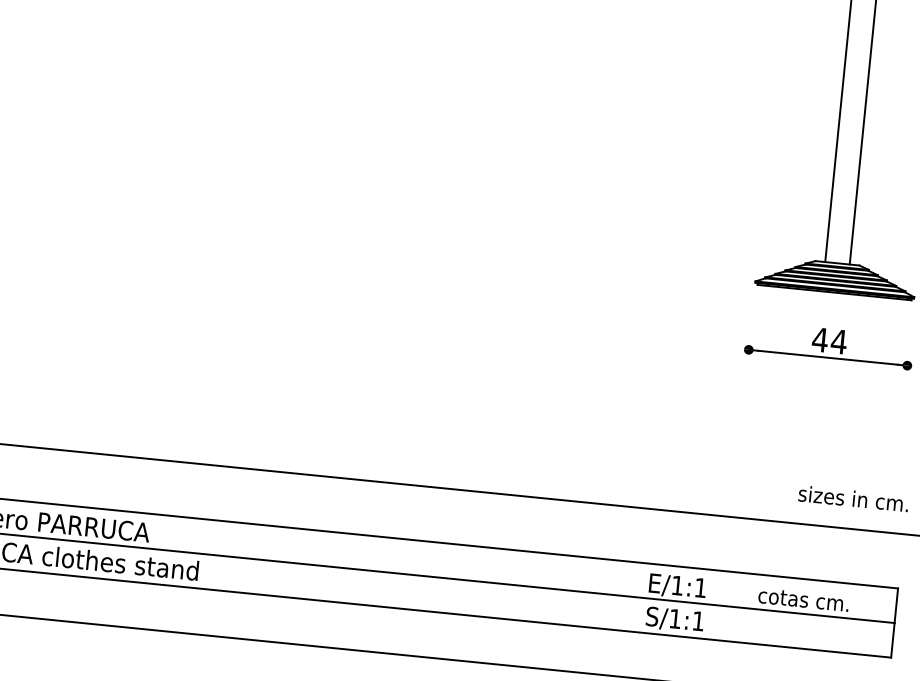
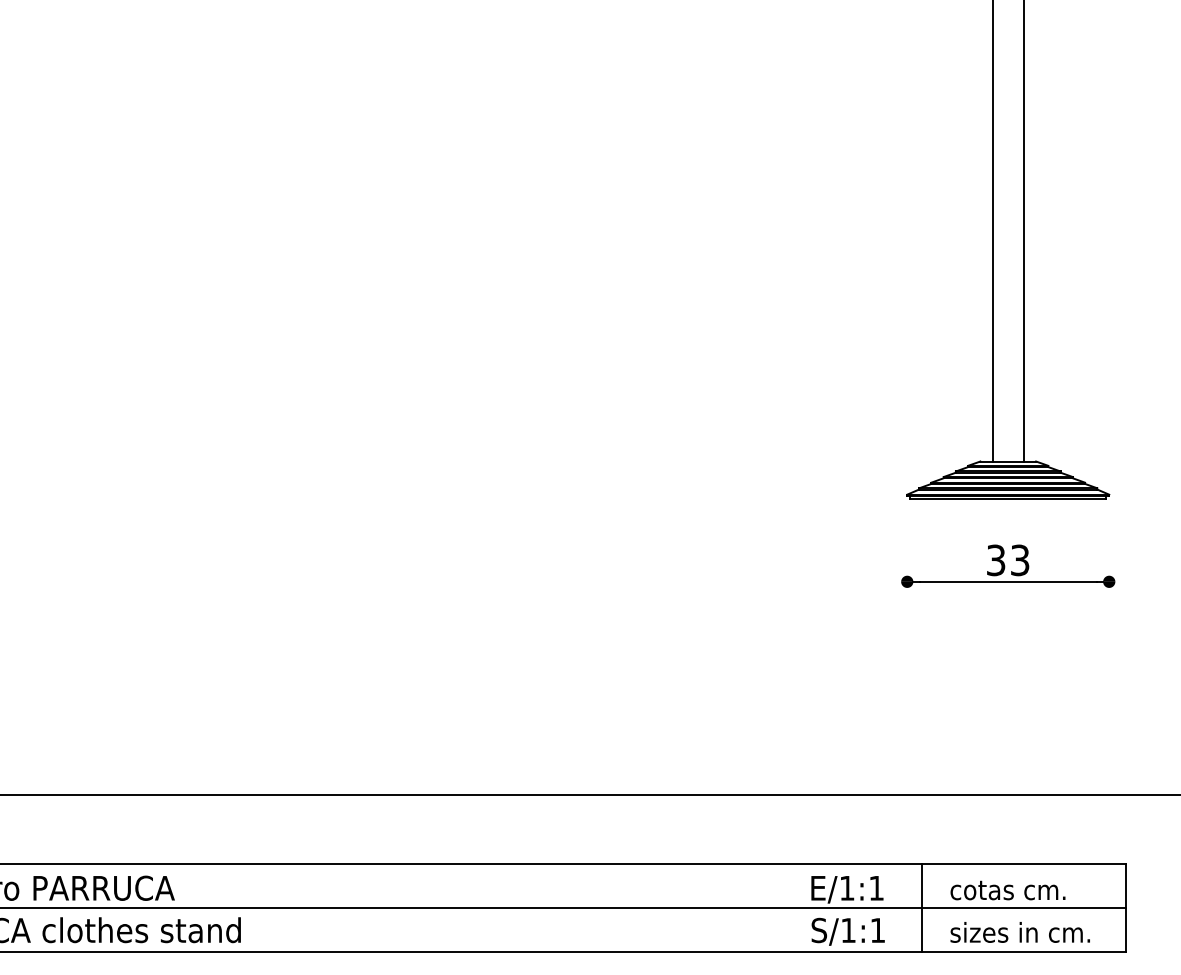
text: (829, 341) -> (1008, 560), 44 -> 33
text: (853, 498) -> (1019, 932), moved
line: (734, 606) -> (921, 907), added

